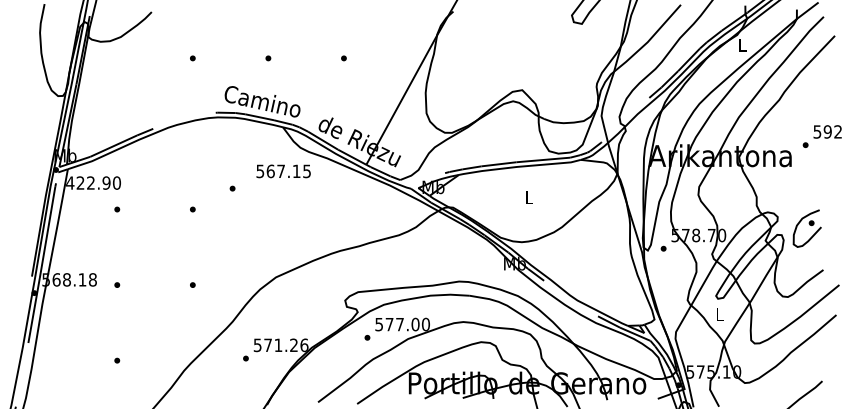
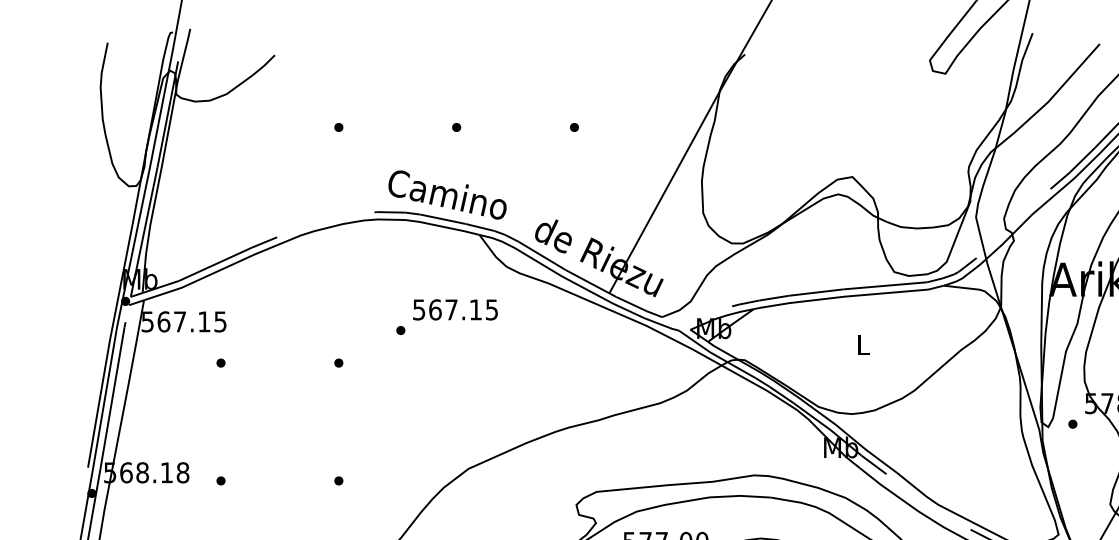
text: (283, 171) -> (455, 310), moved
text: (93, 182) -> (183, 320), 422.90 -> 567.15

